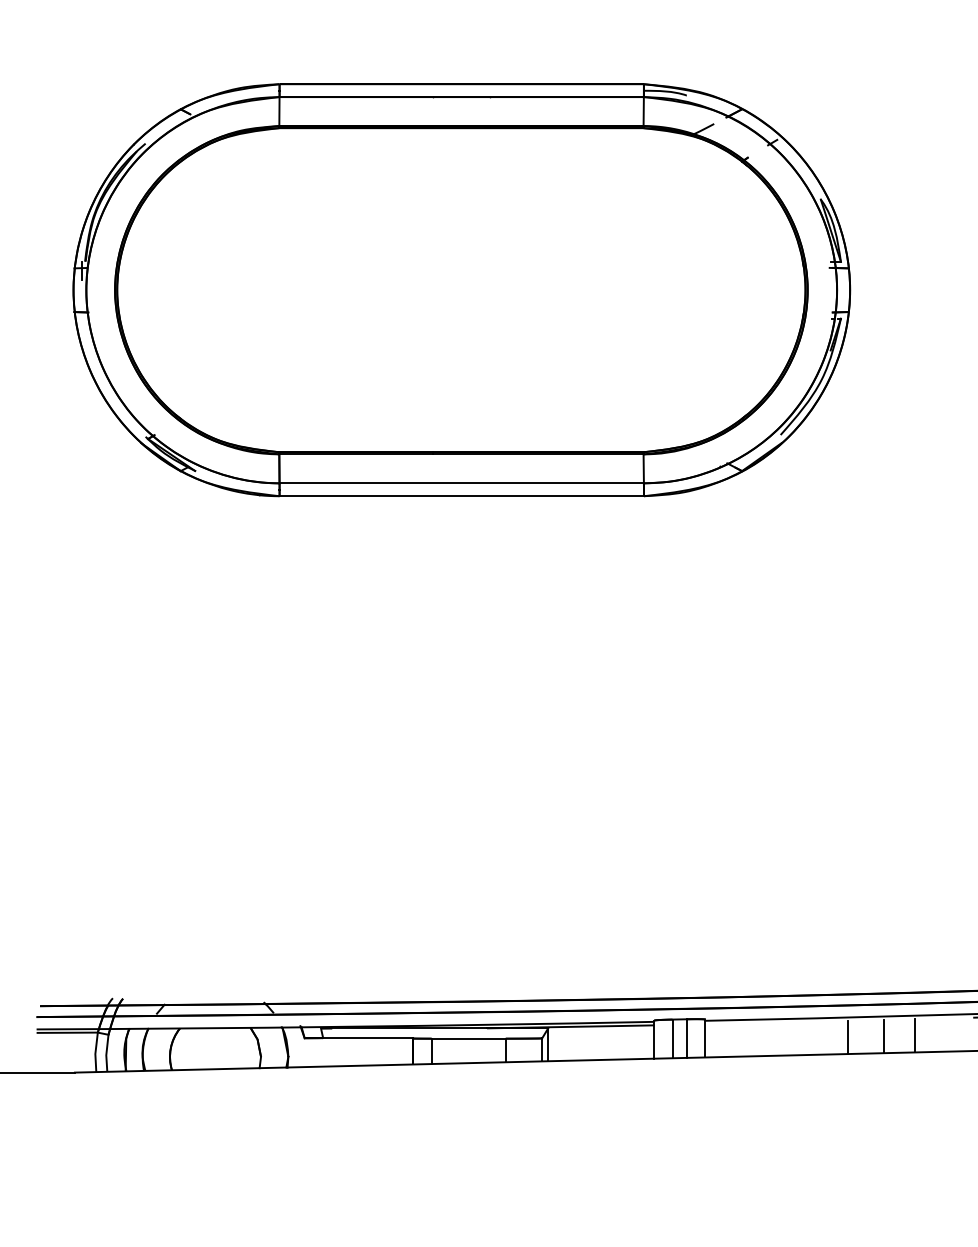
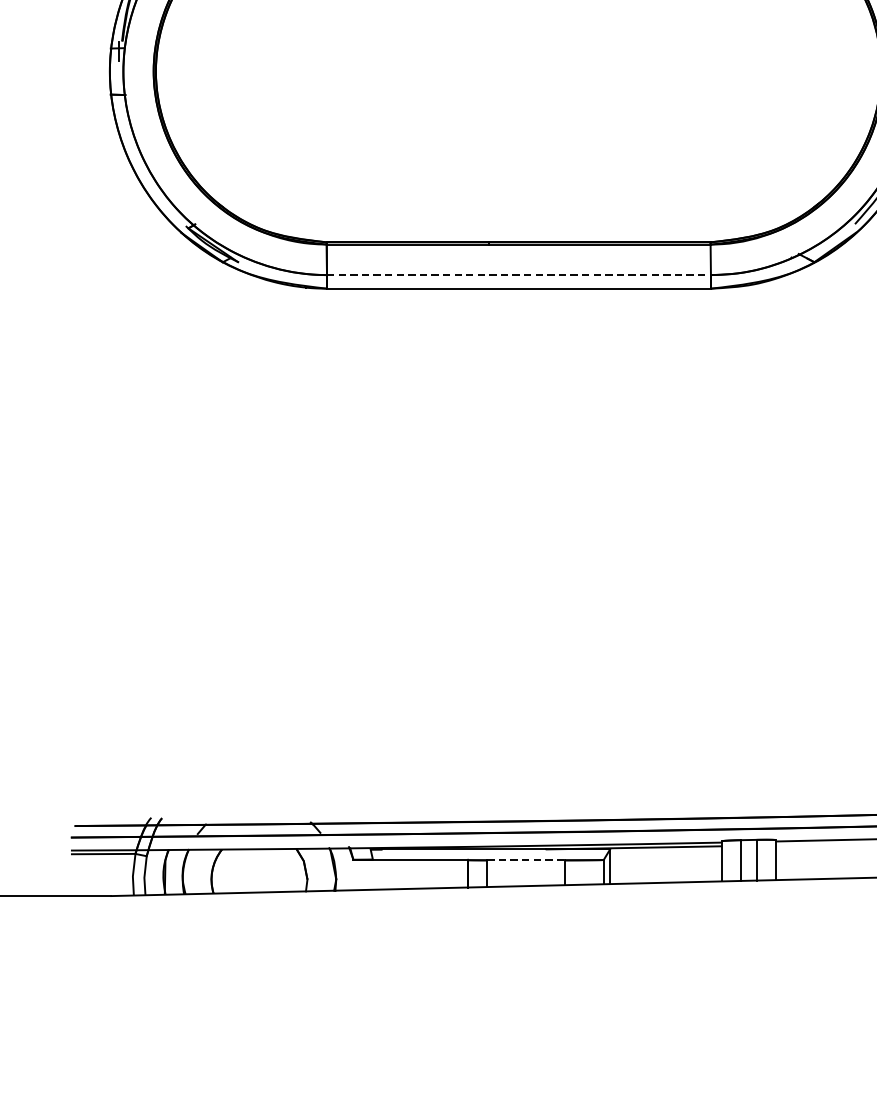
line: (462, 483) -> (519, 275), solid -> dashed
line: (469, 1038) -> (527, 860), solid -> dashed

